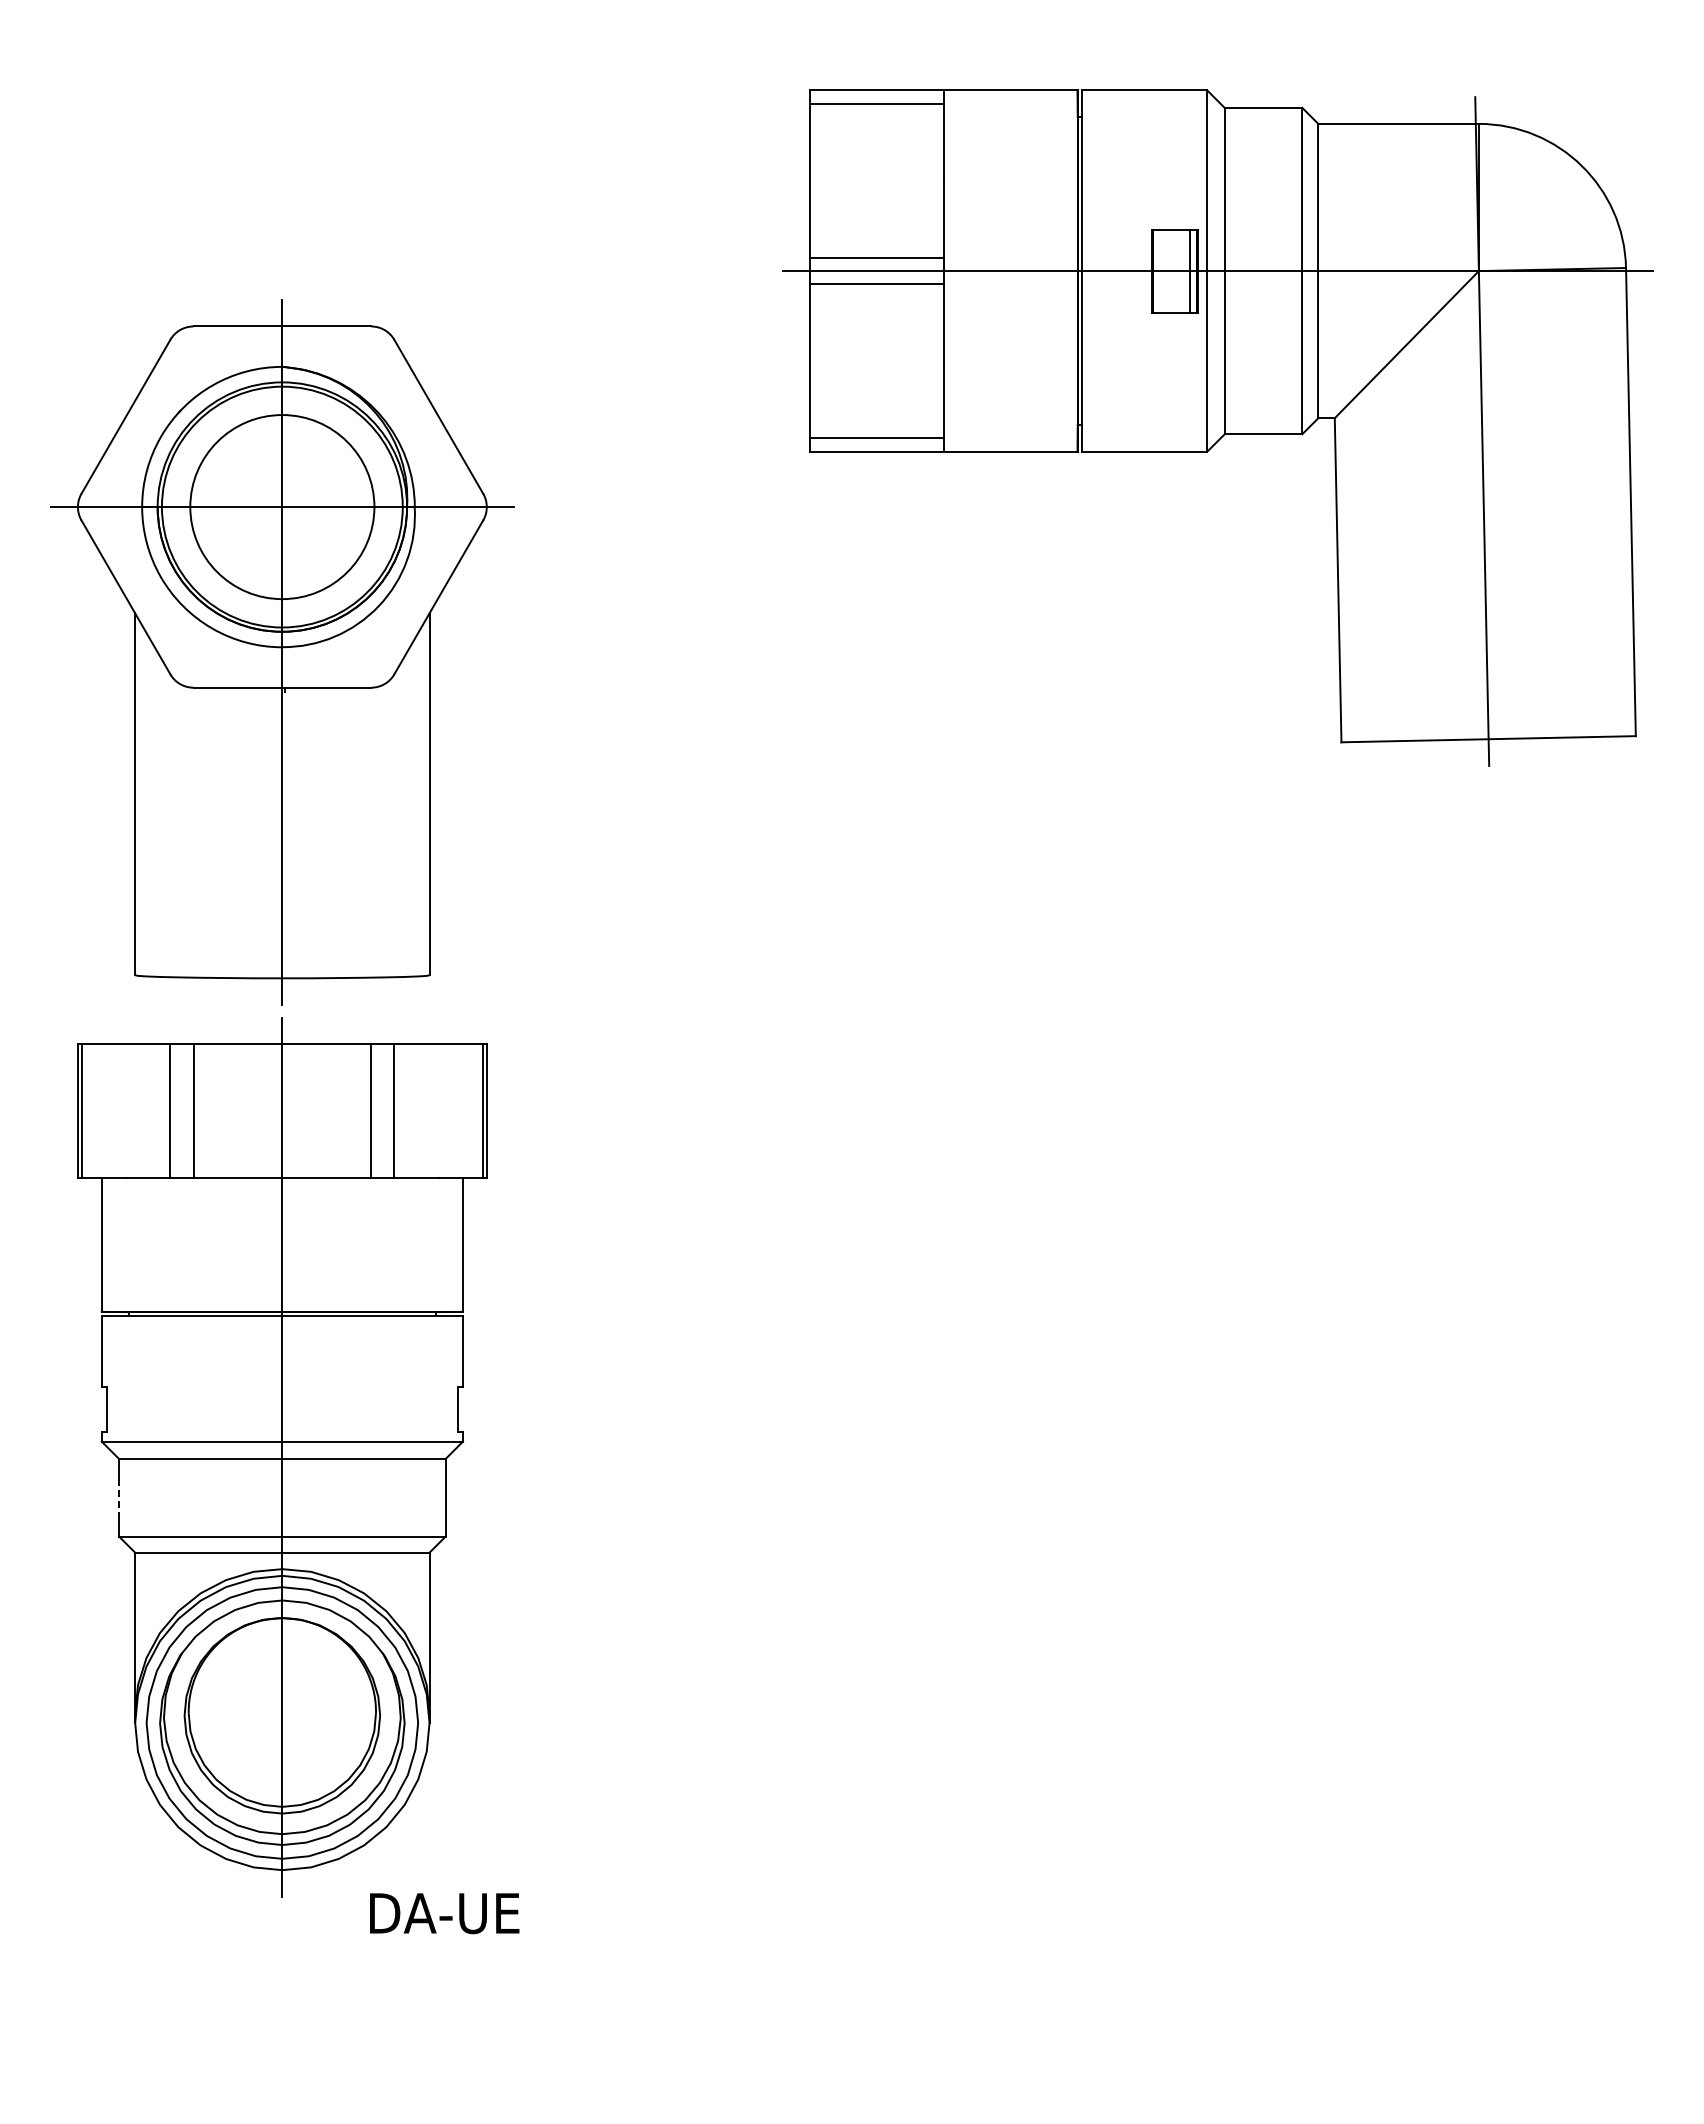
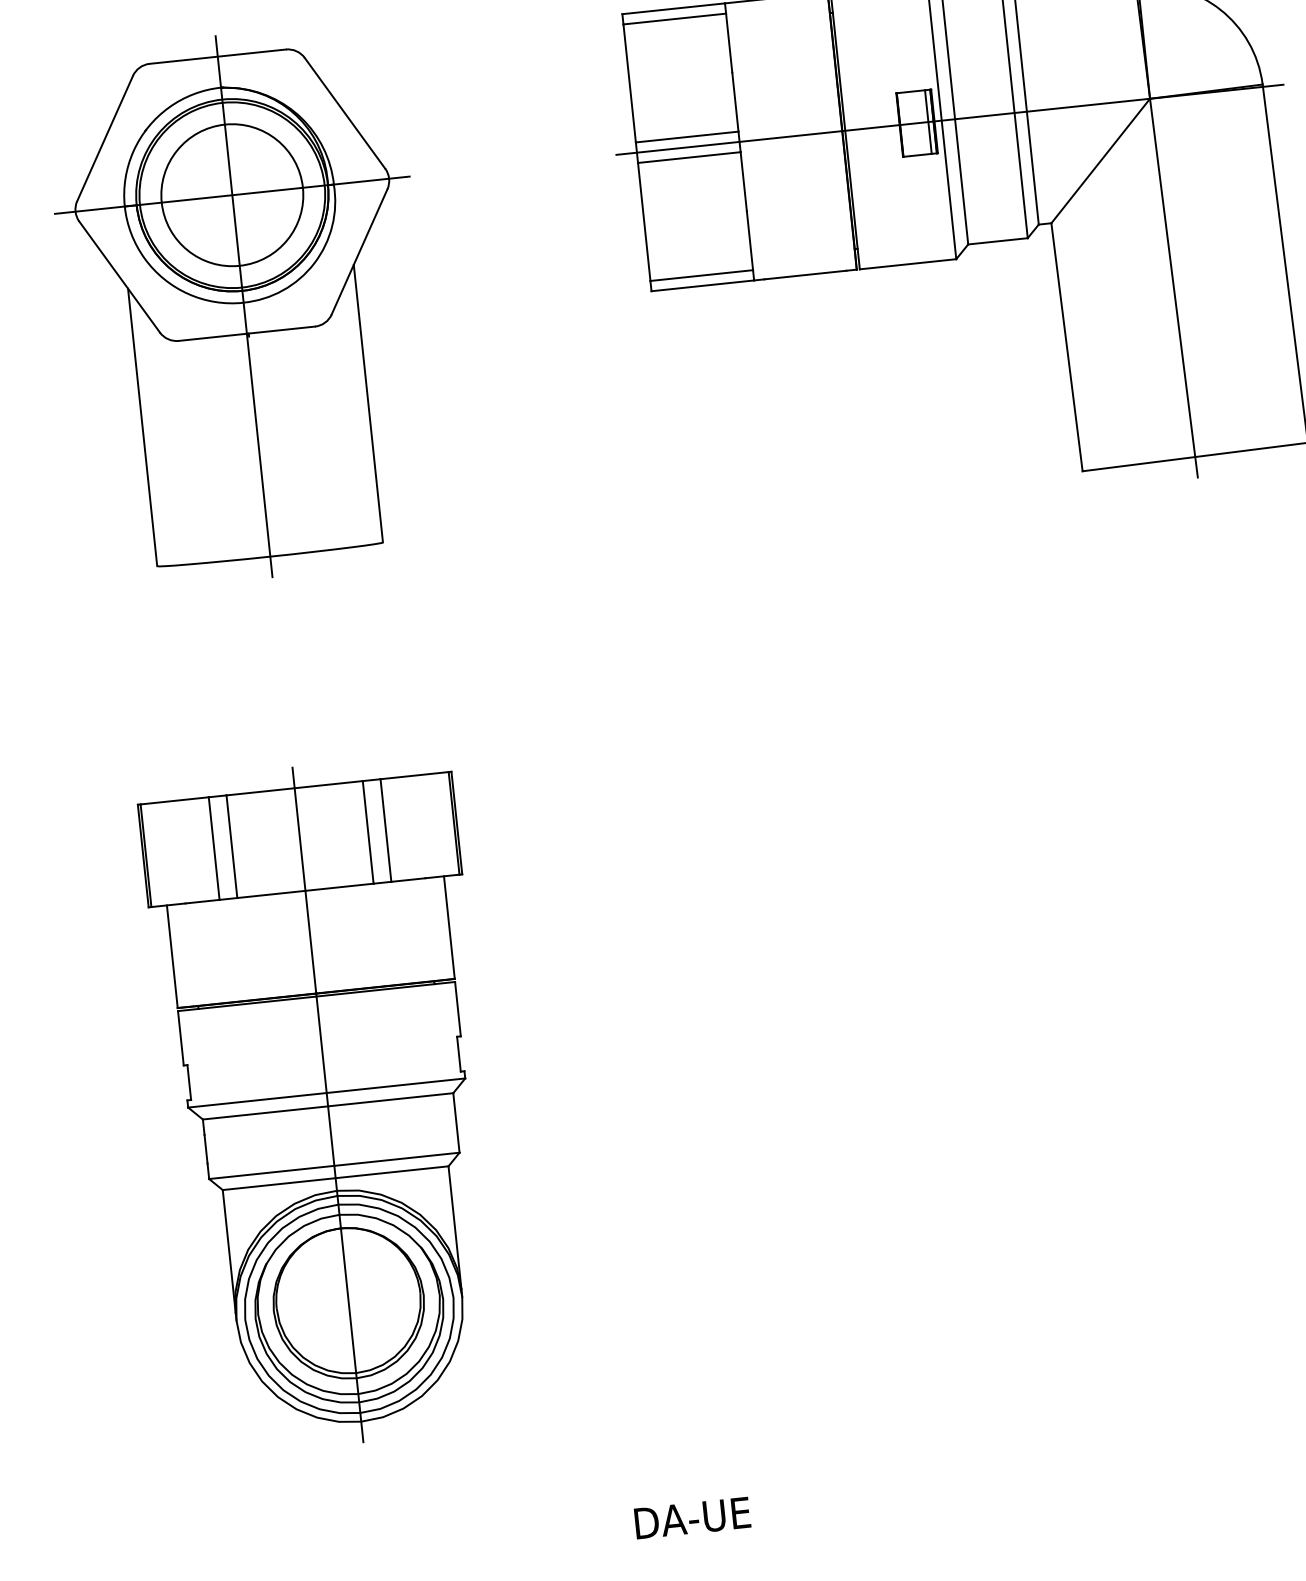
part: (282, 652) -> (244, 306), moved
line: (119, 1497) -> (206, 1148), dashed -> solid
text: (444, 1913) -> (692, 1518), moved

